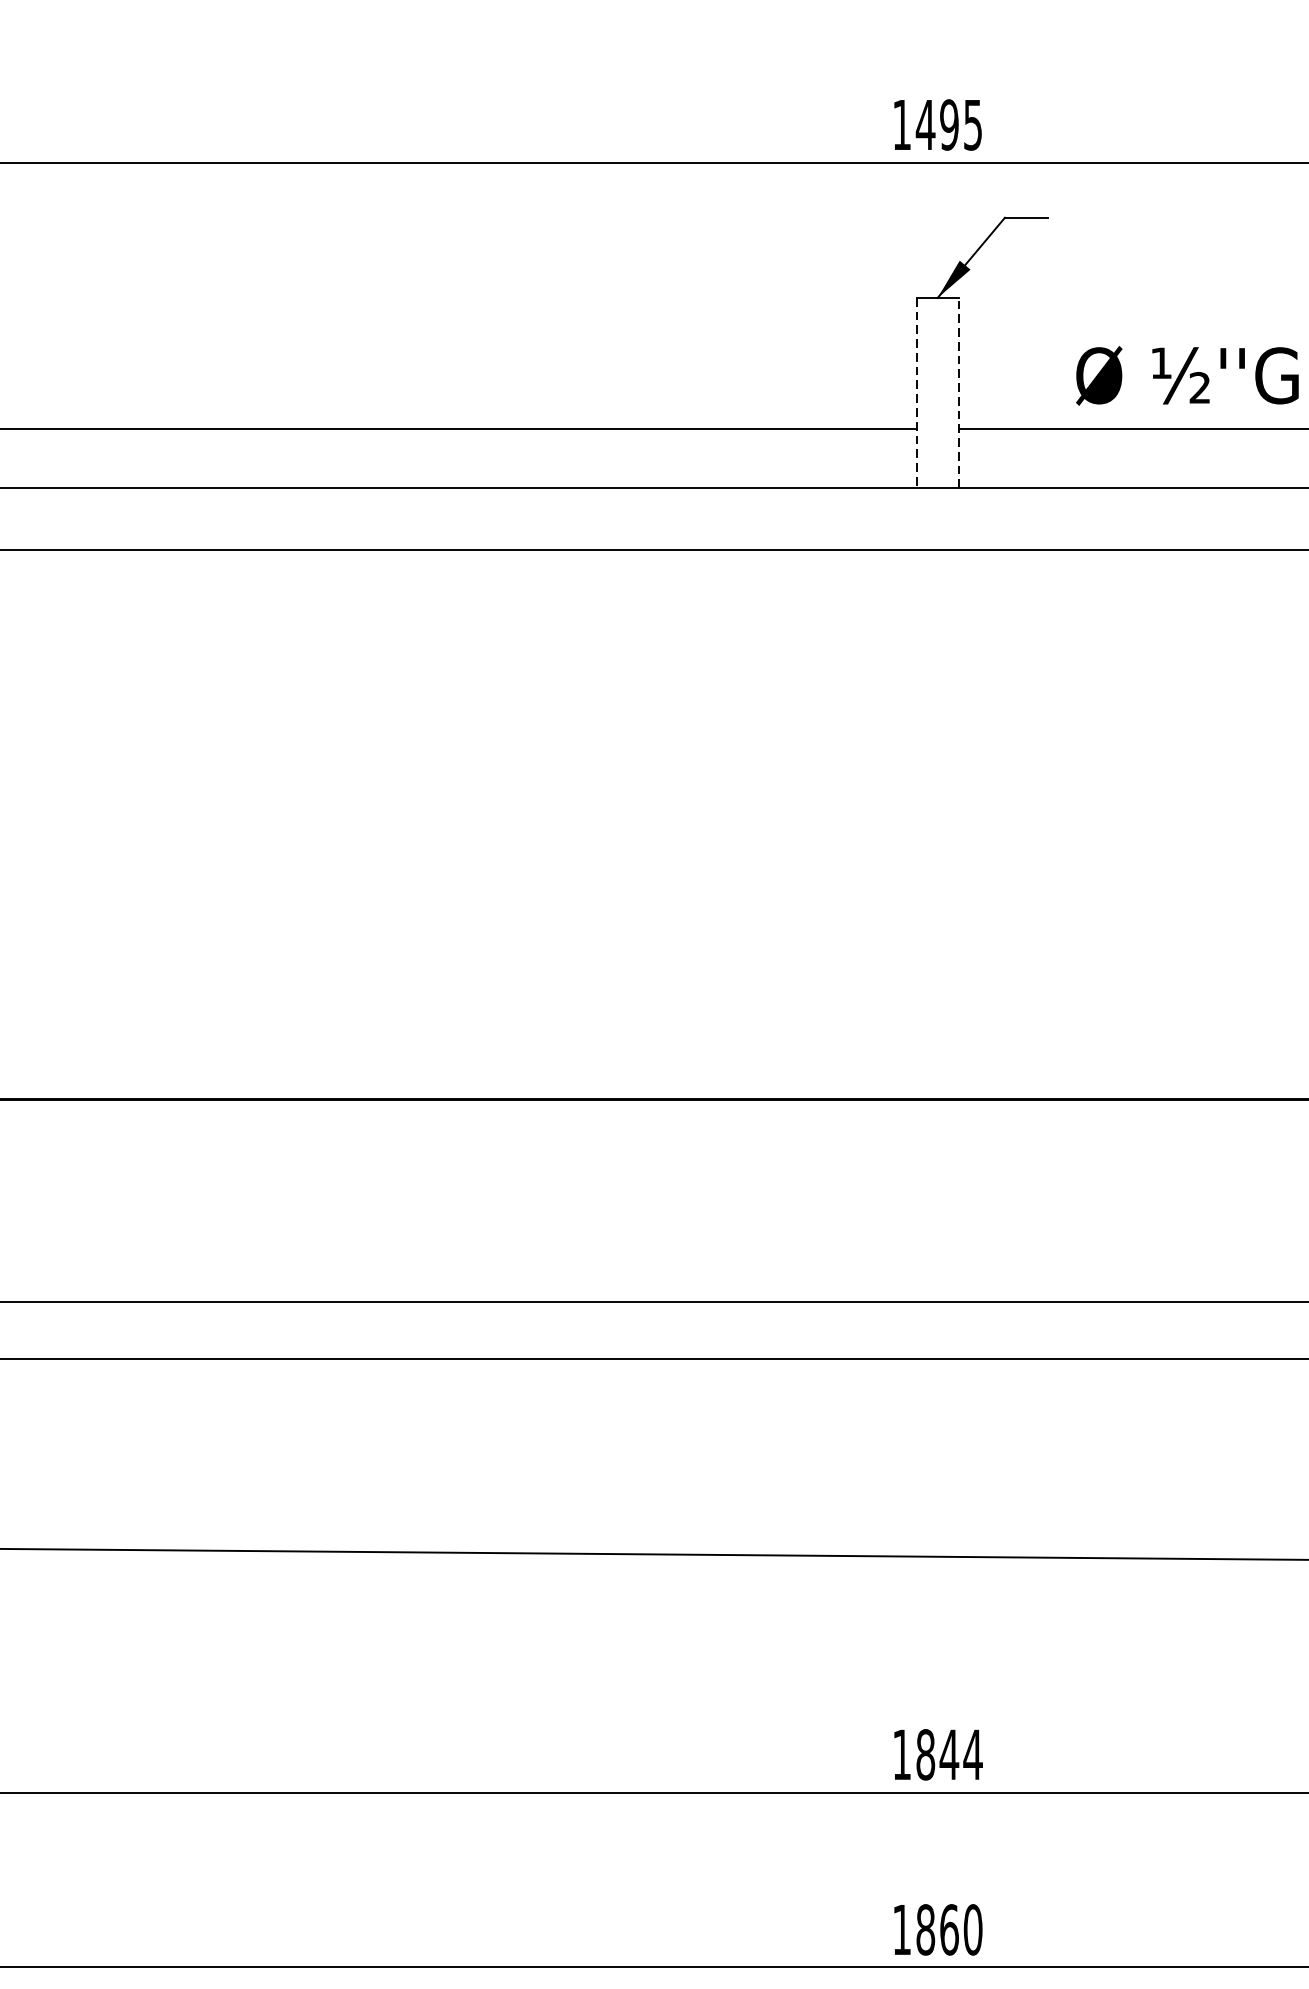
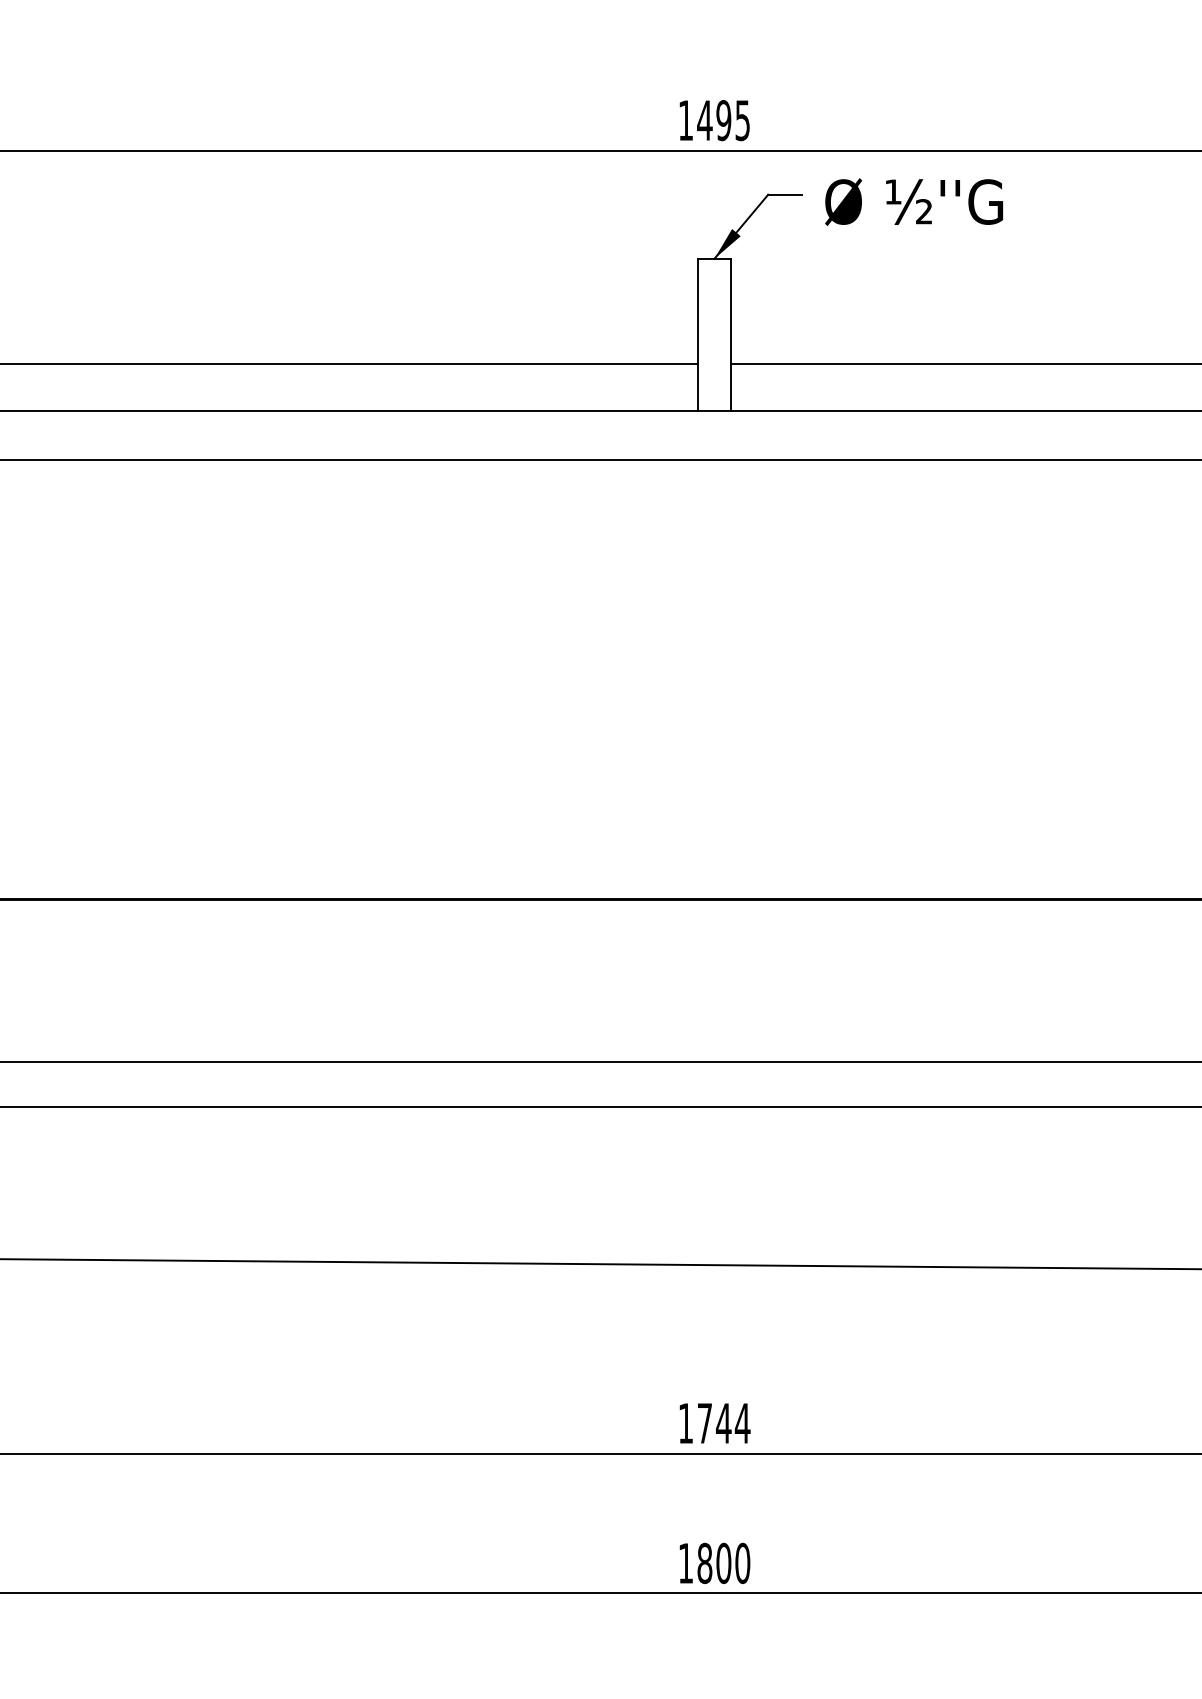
text: (1186, 375) -> (913, 201), moved
line: (958, 392) -> (731, 334), dashed -> solid
line: (916, 393) -> (697, 335), dashed -> solid
text: (925, 1754) -> (704, 1423), 1844 -> 1744
text: (948, 1928) -> (723, 1562), 1860 -> 1800

